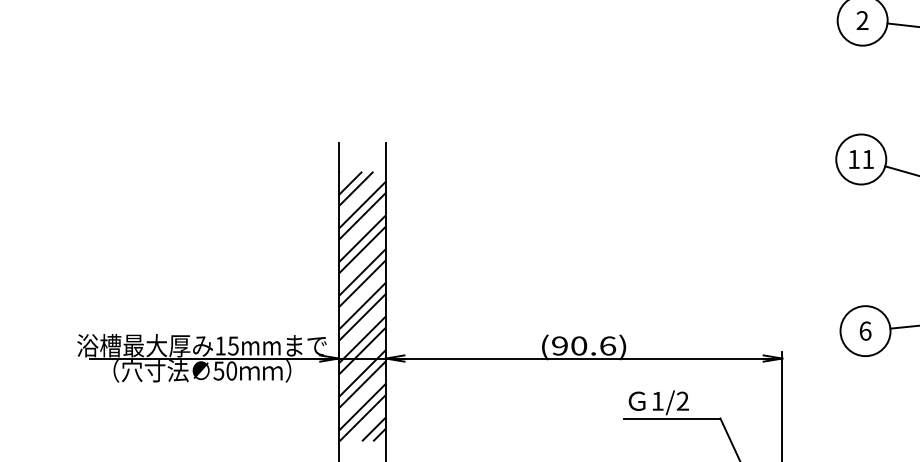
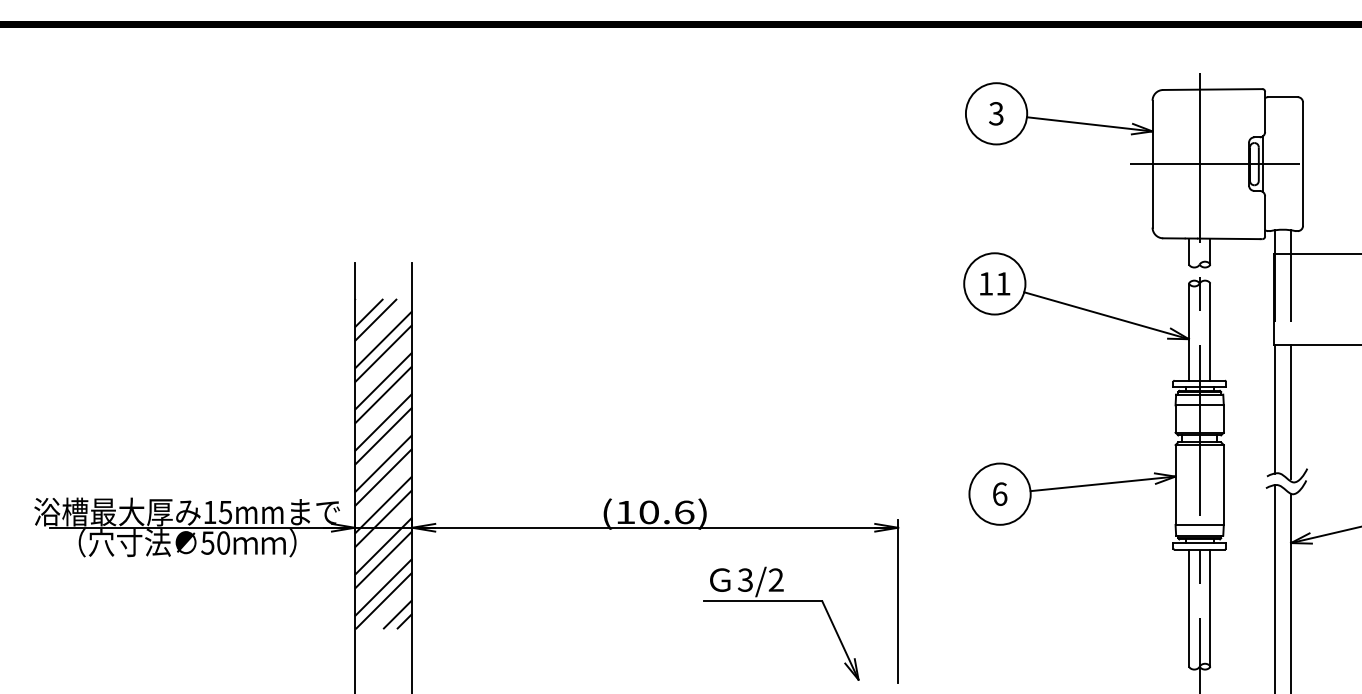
text: (862, 20) -> (996, 113), 2 -> 3
text: (559, 346) -> (625, 512), (90.6) -> (10.6)
text: (656, 400) -> (744, 579), 1/2 -> 3/2

